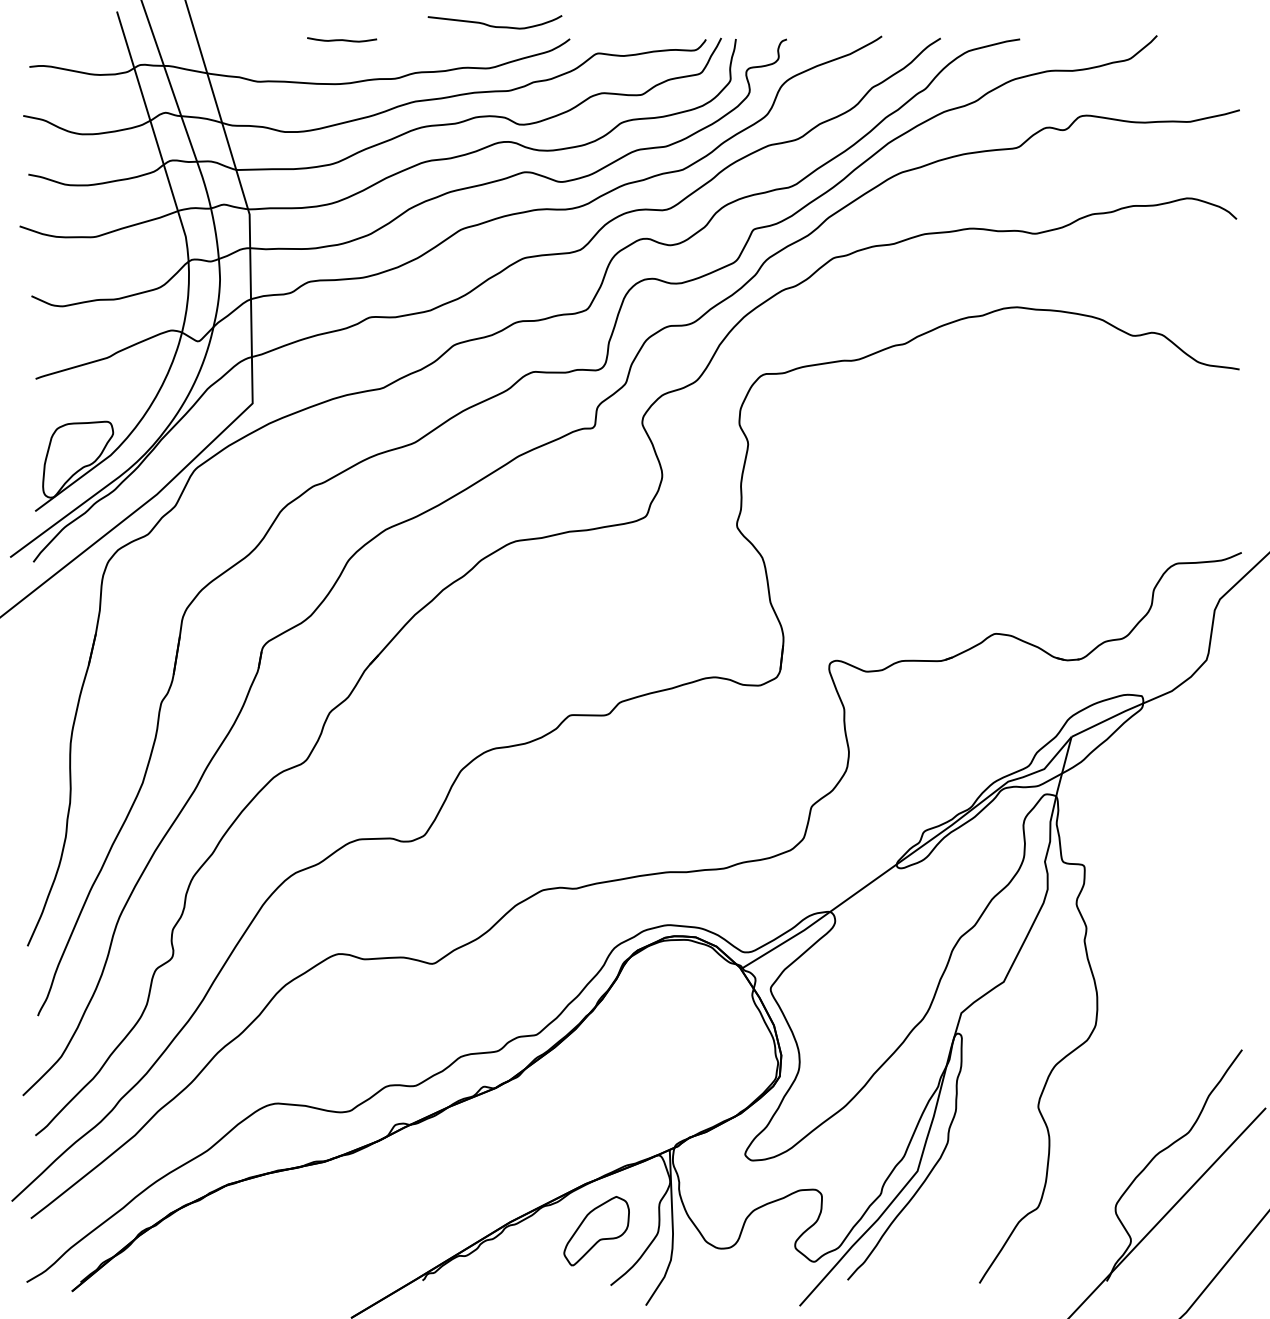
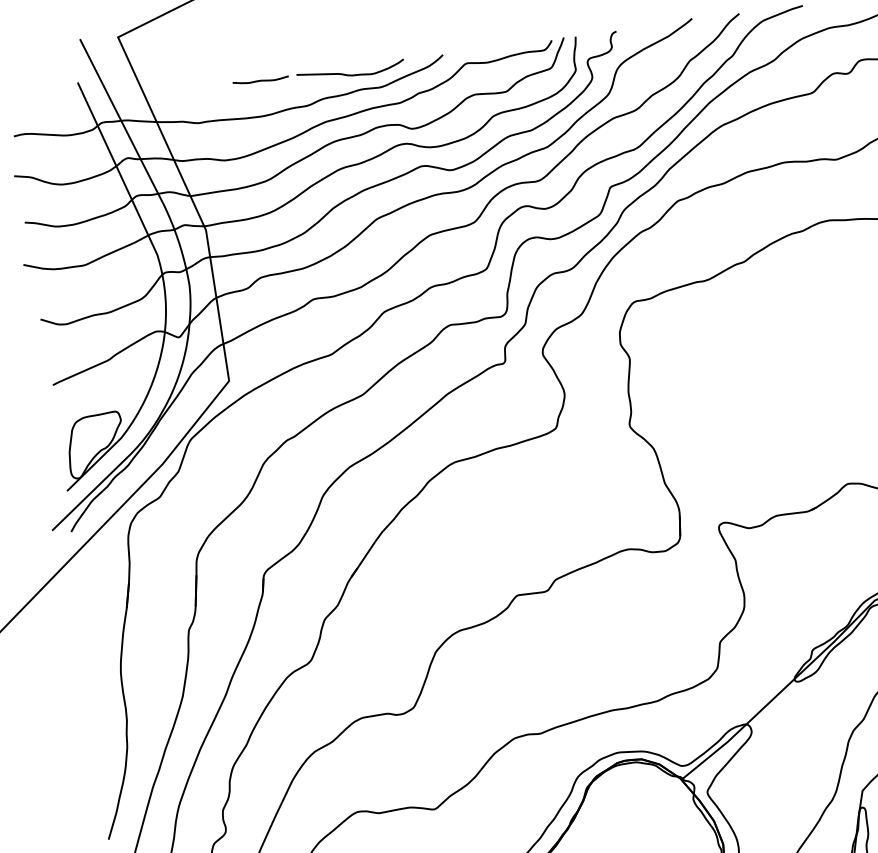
curve: (494, 25) -> (350, 74), moved

